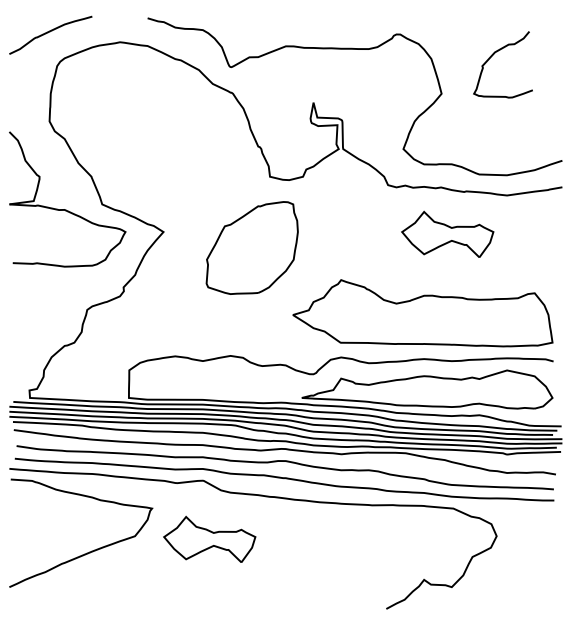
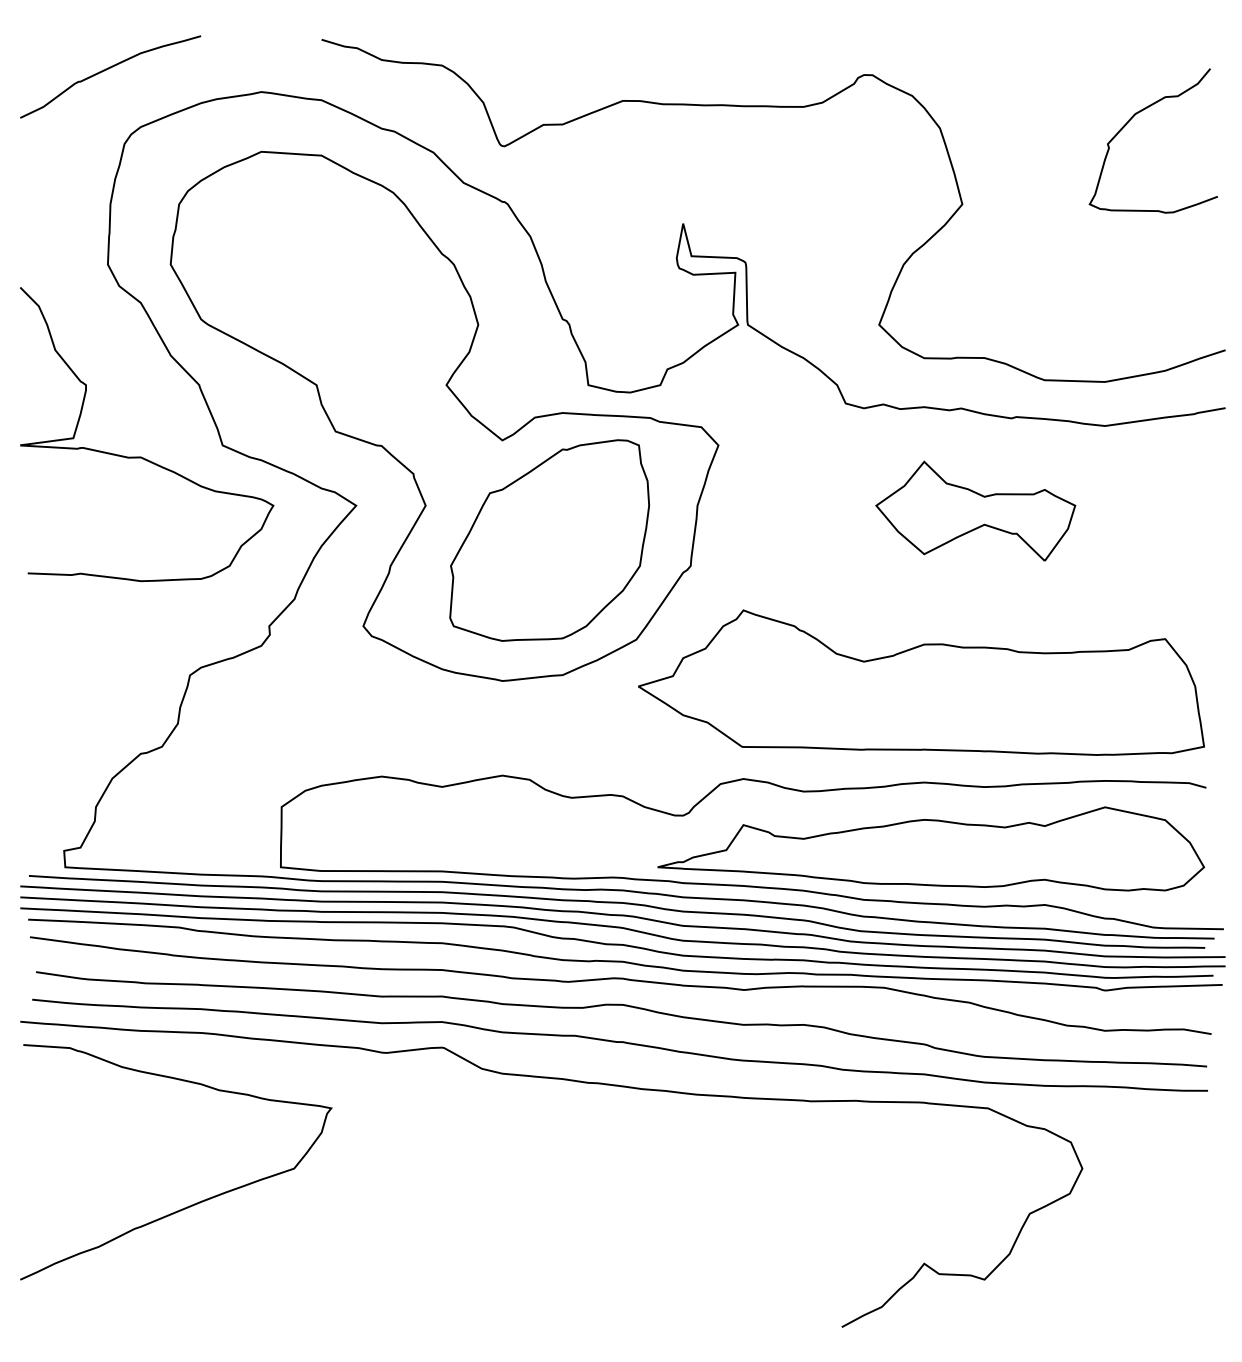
curve: (493, 55) -> (1132, 120), moved
part: (203, 190) -> (443, 415), added
part: (209, 538) -> (456, 1173), removed

